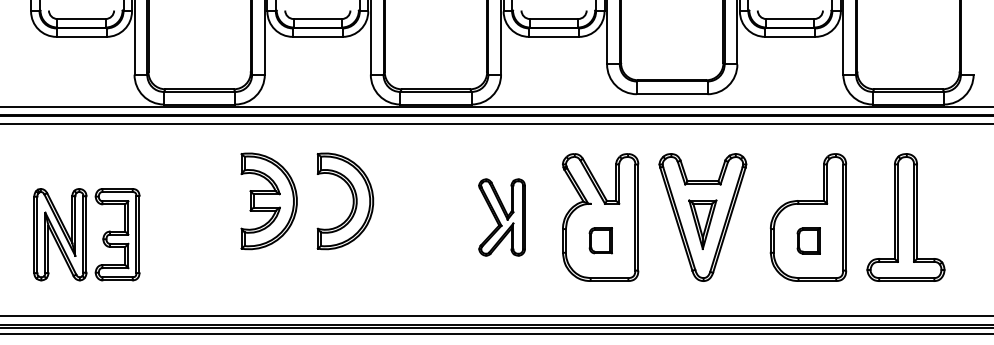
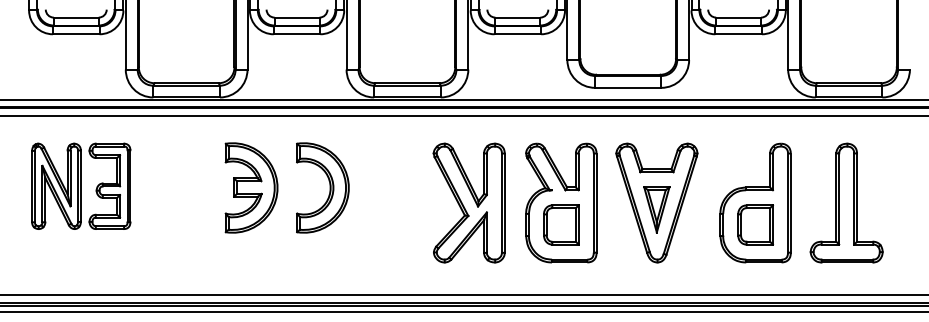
part: (501, 217) -> (468, 203), size x1.67
part: (86, 234) -> (80, 186), moved
part: (600, 240) -> (561, 224), size x1.67
part: (808, 240) -> (755, 224), size x1.67

